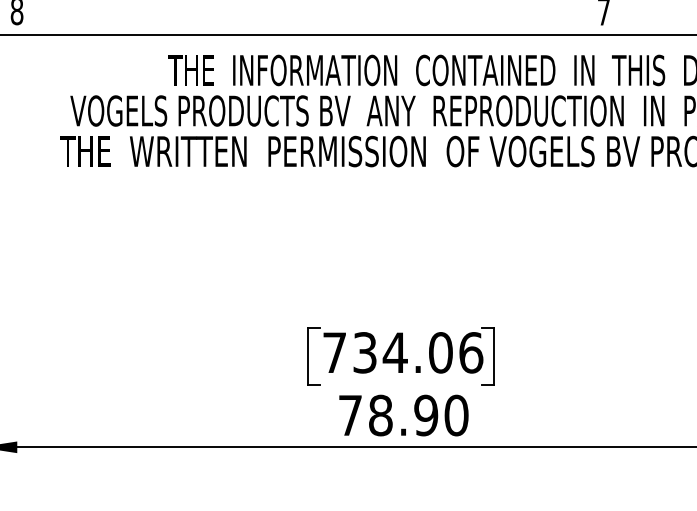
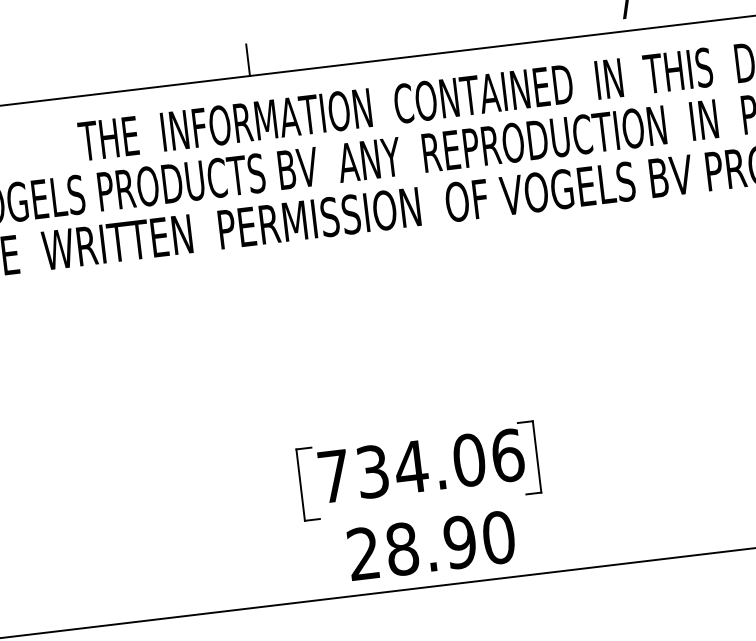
line: (306, 22) -> (248, 60), added
text: (350, 414) -> (363, 552), 78.90 -> 28.90

